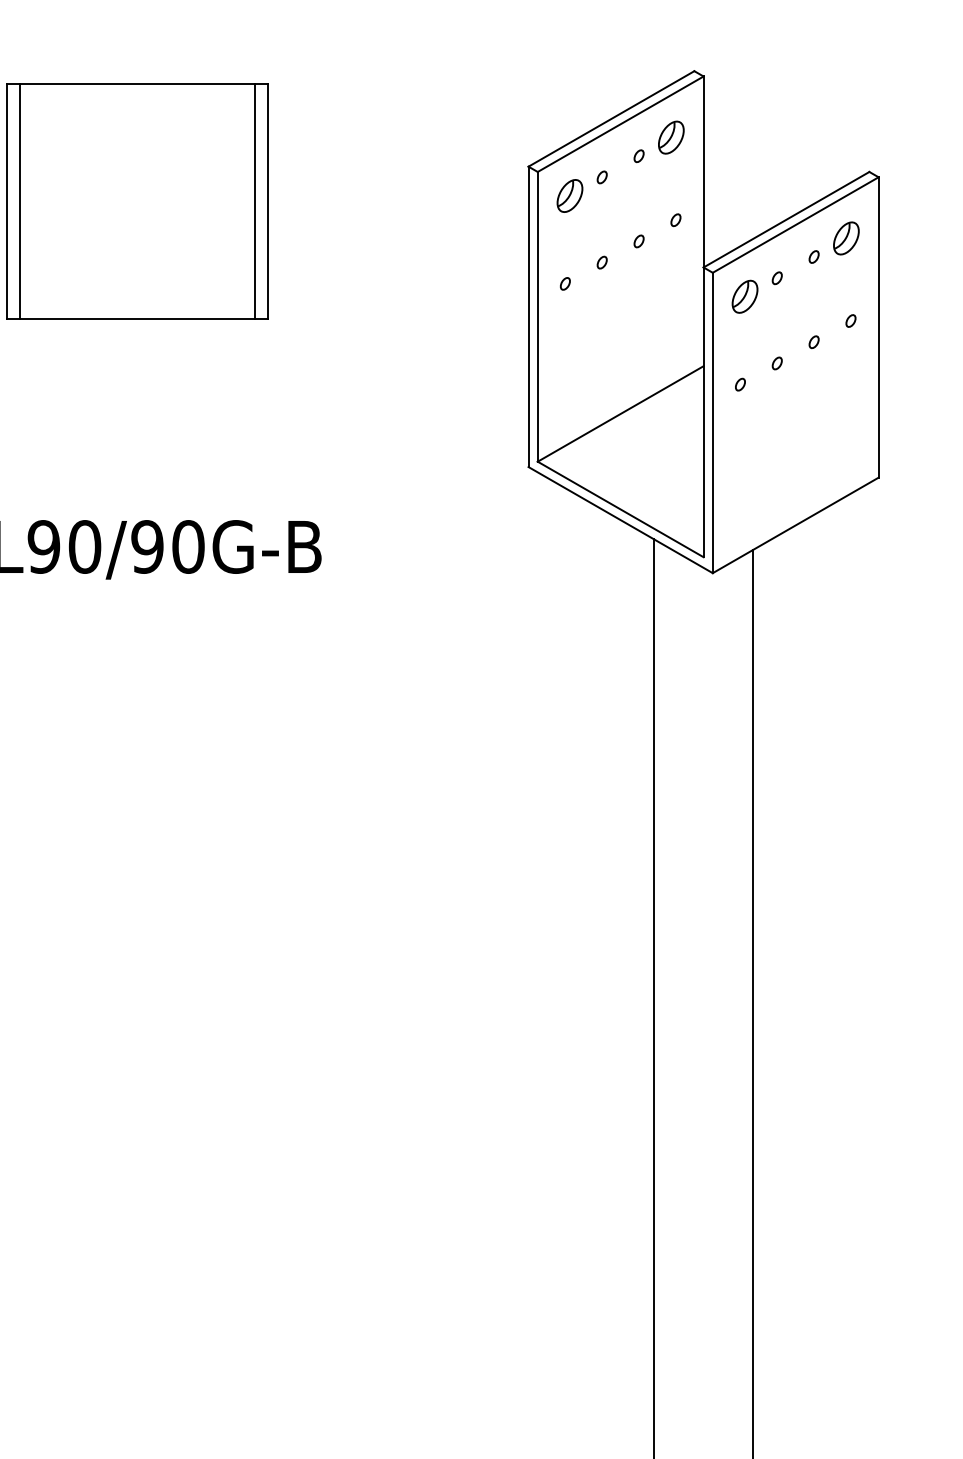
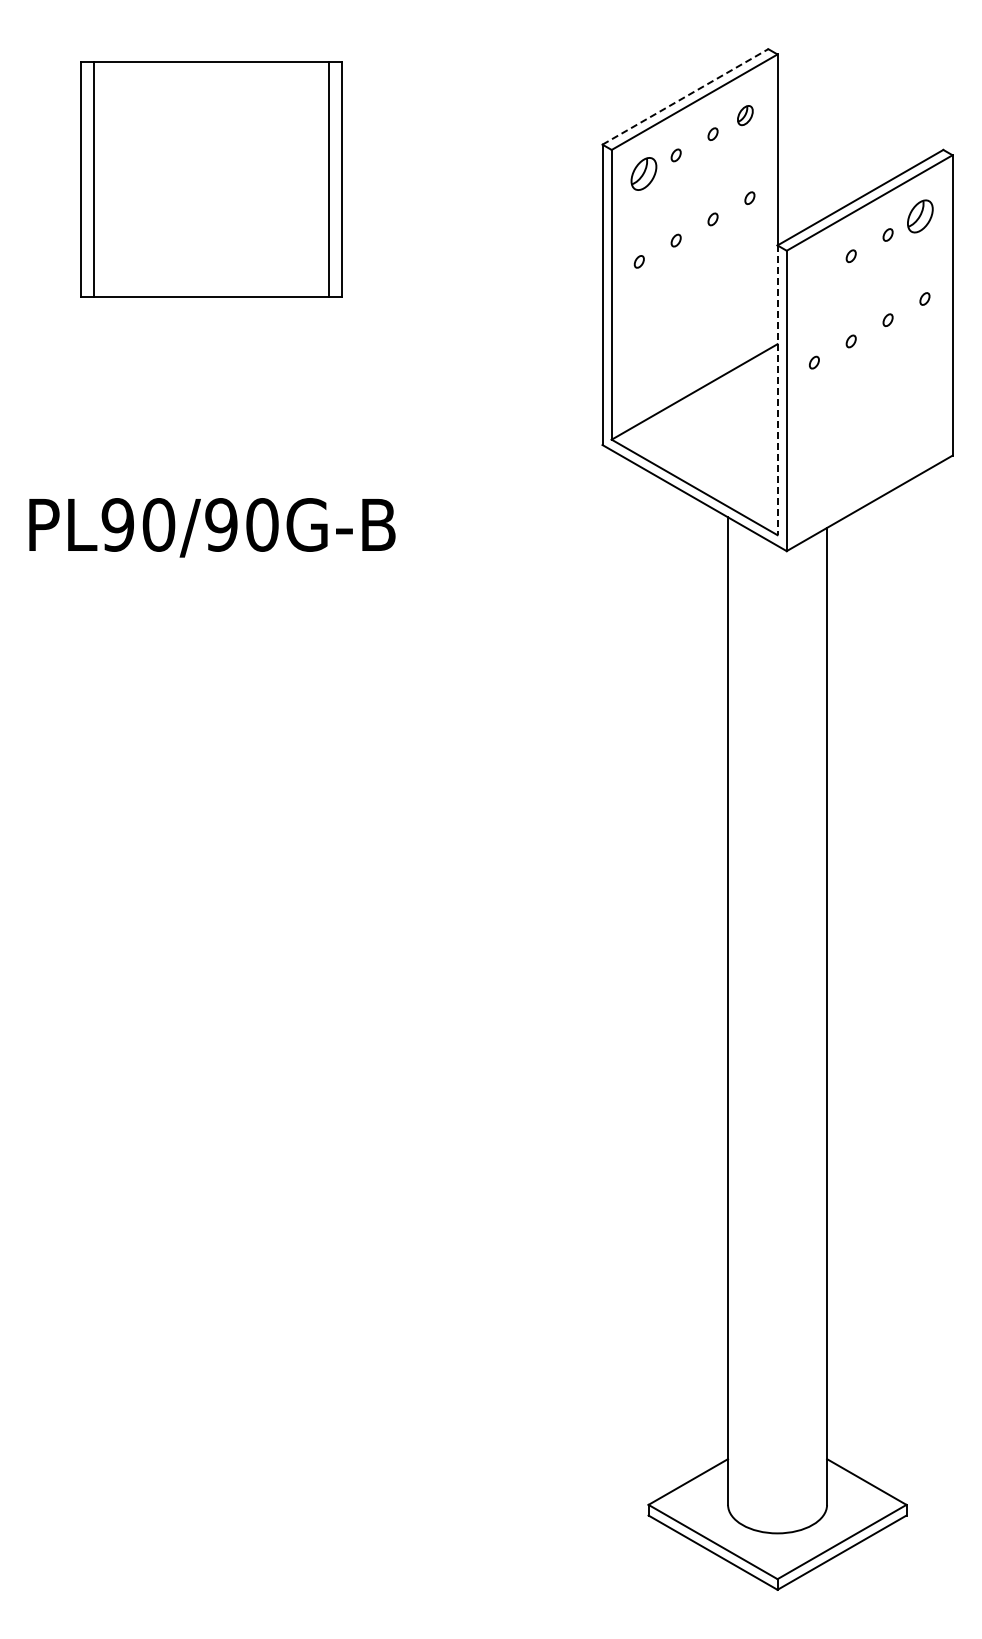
line: (611, 118) -> (685, 96), solid -> dashed
part: (671, 137) -> (745, 115), size x0.6
part: (744, 296) -> (818, 274), removed
line: (703, 412) -> (777, 390), solid -> dashed

